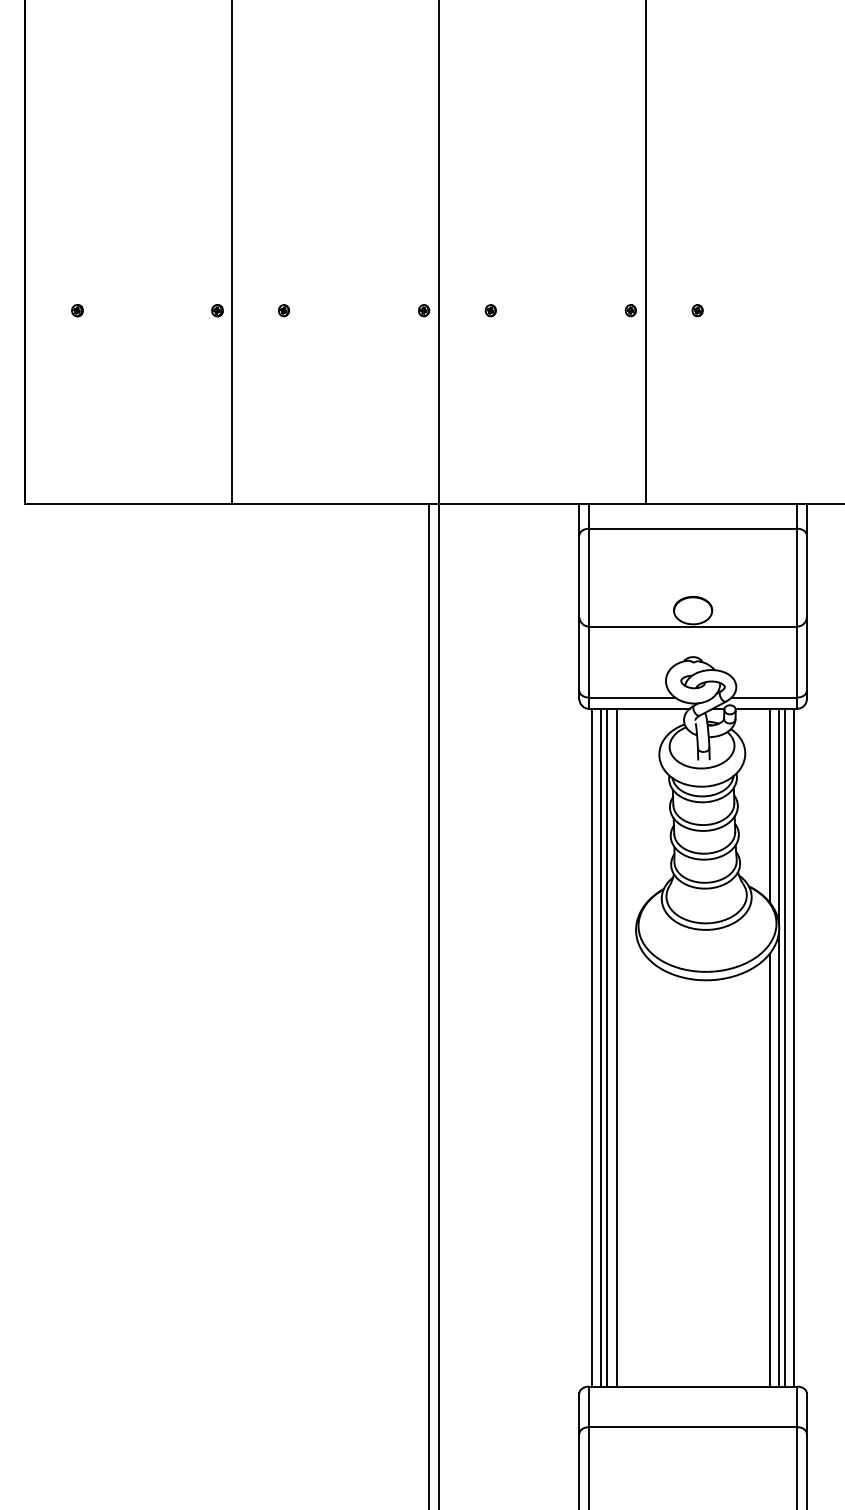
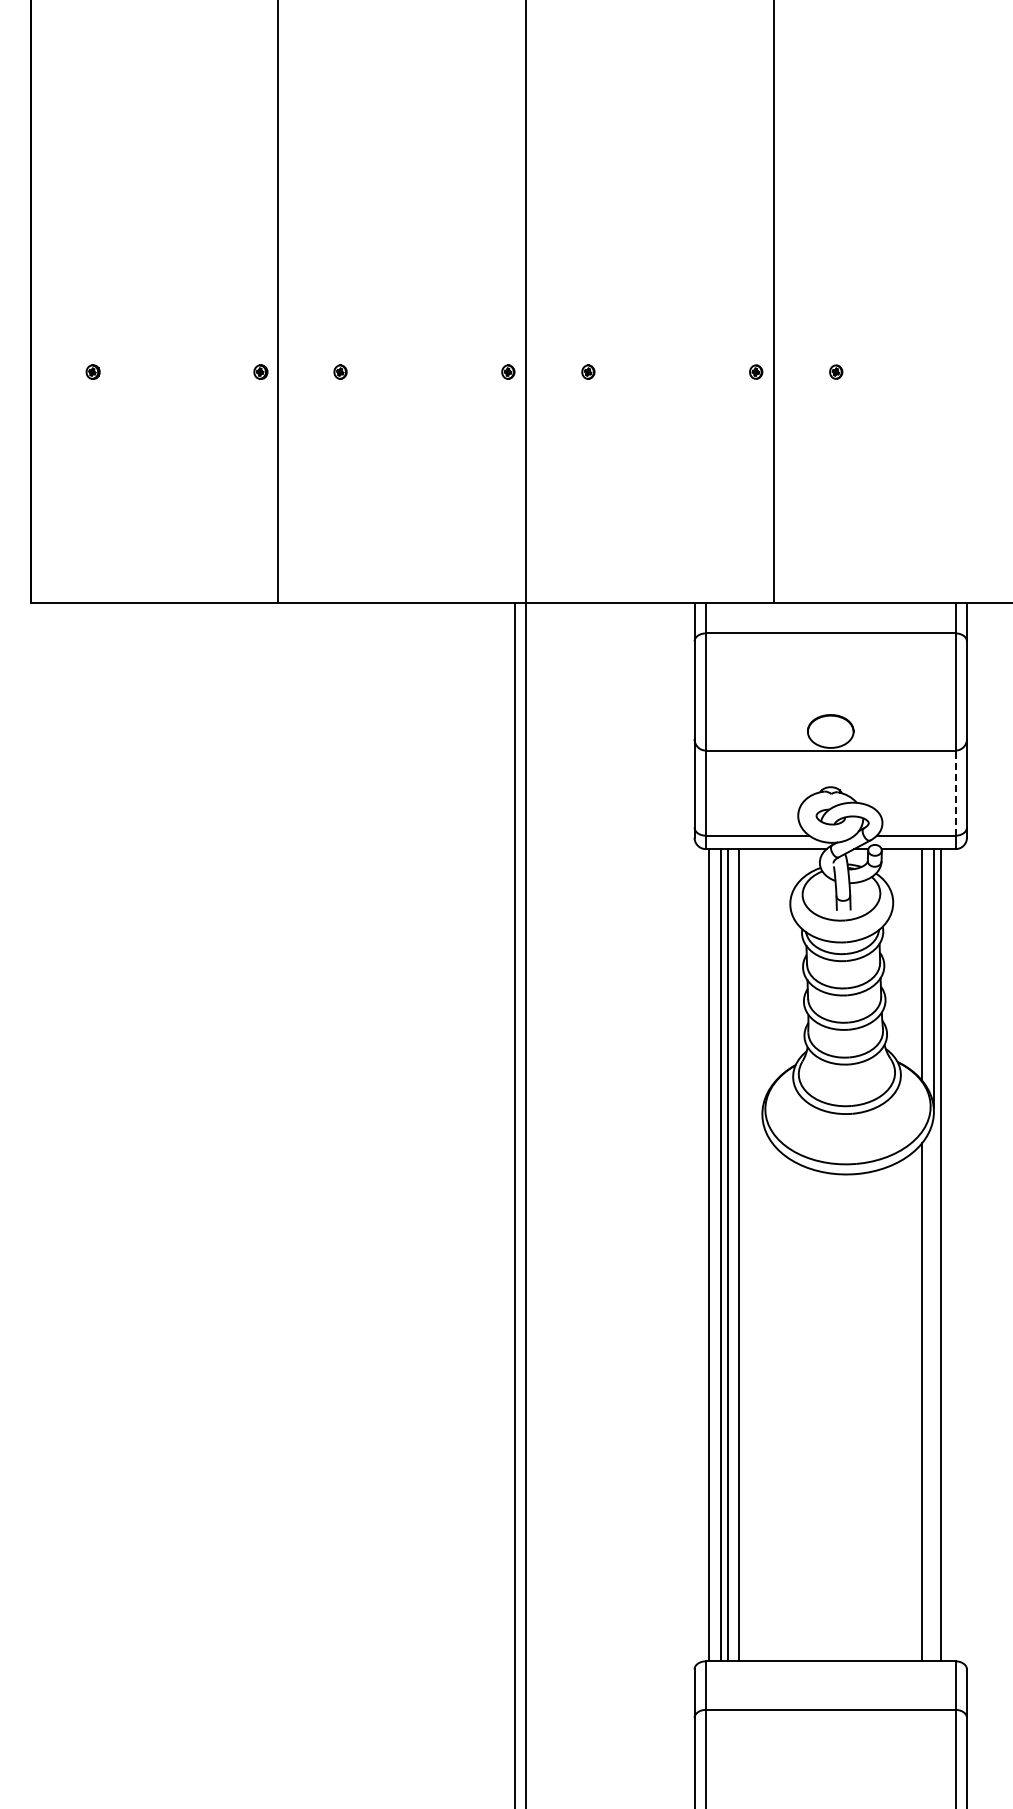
line: (797, 662) -> (955, 793), solid -> dashed
line: (794, 1047) -> (952, 1255), removed
line: (778, 1158) -> (933, 1388), removed

